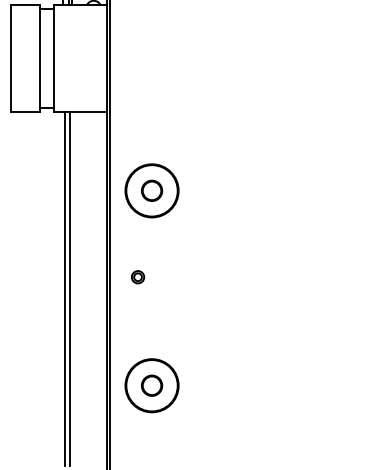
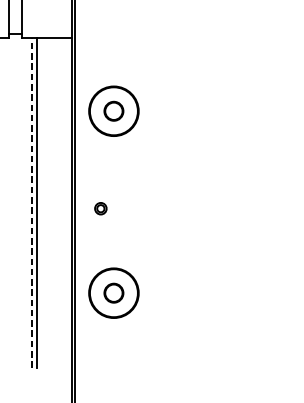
part: (138, 277) -> (101, 208), moved
line: (64, 288) -> (32, 202), solid -> dashed

